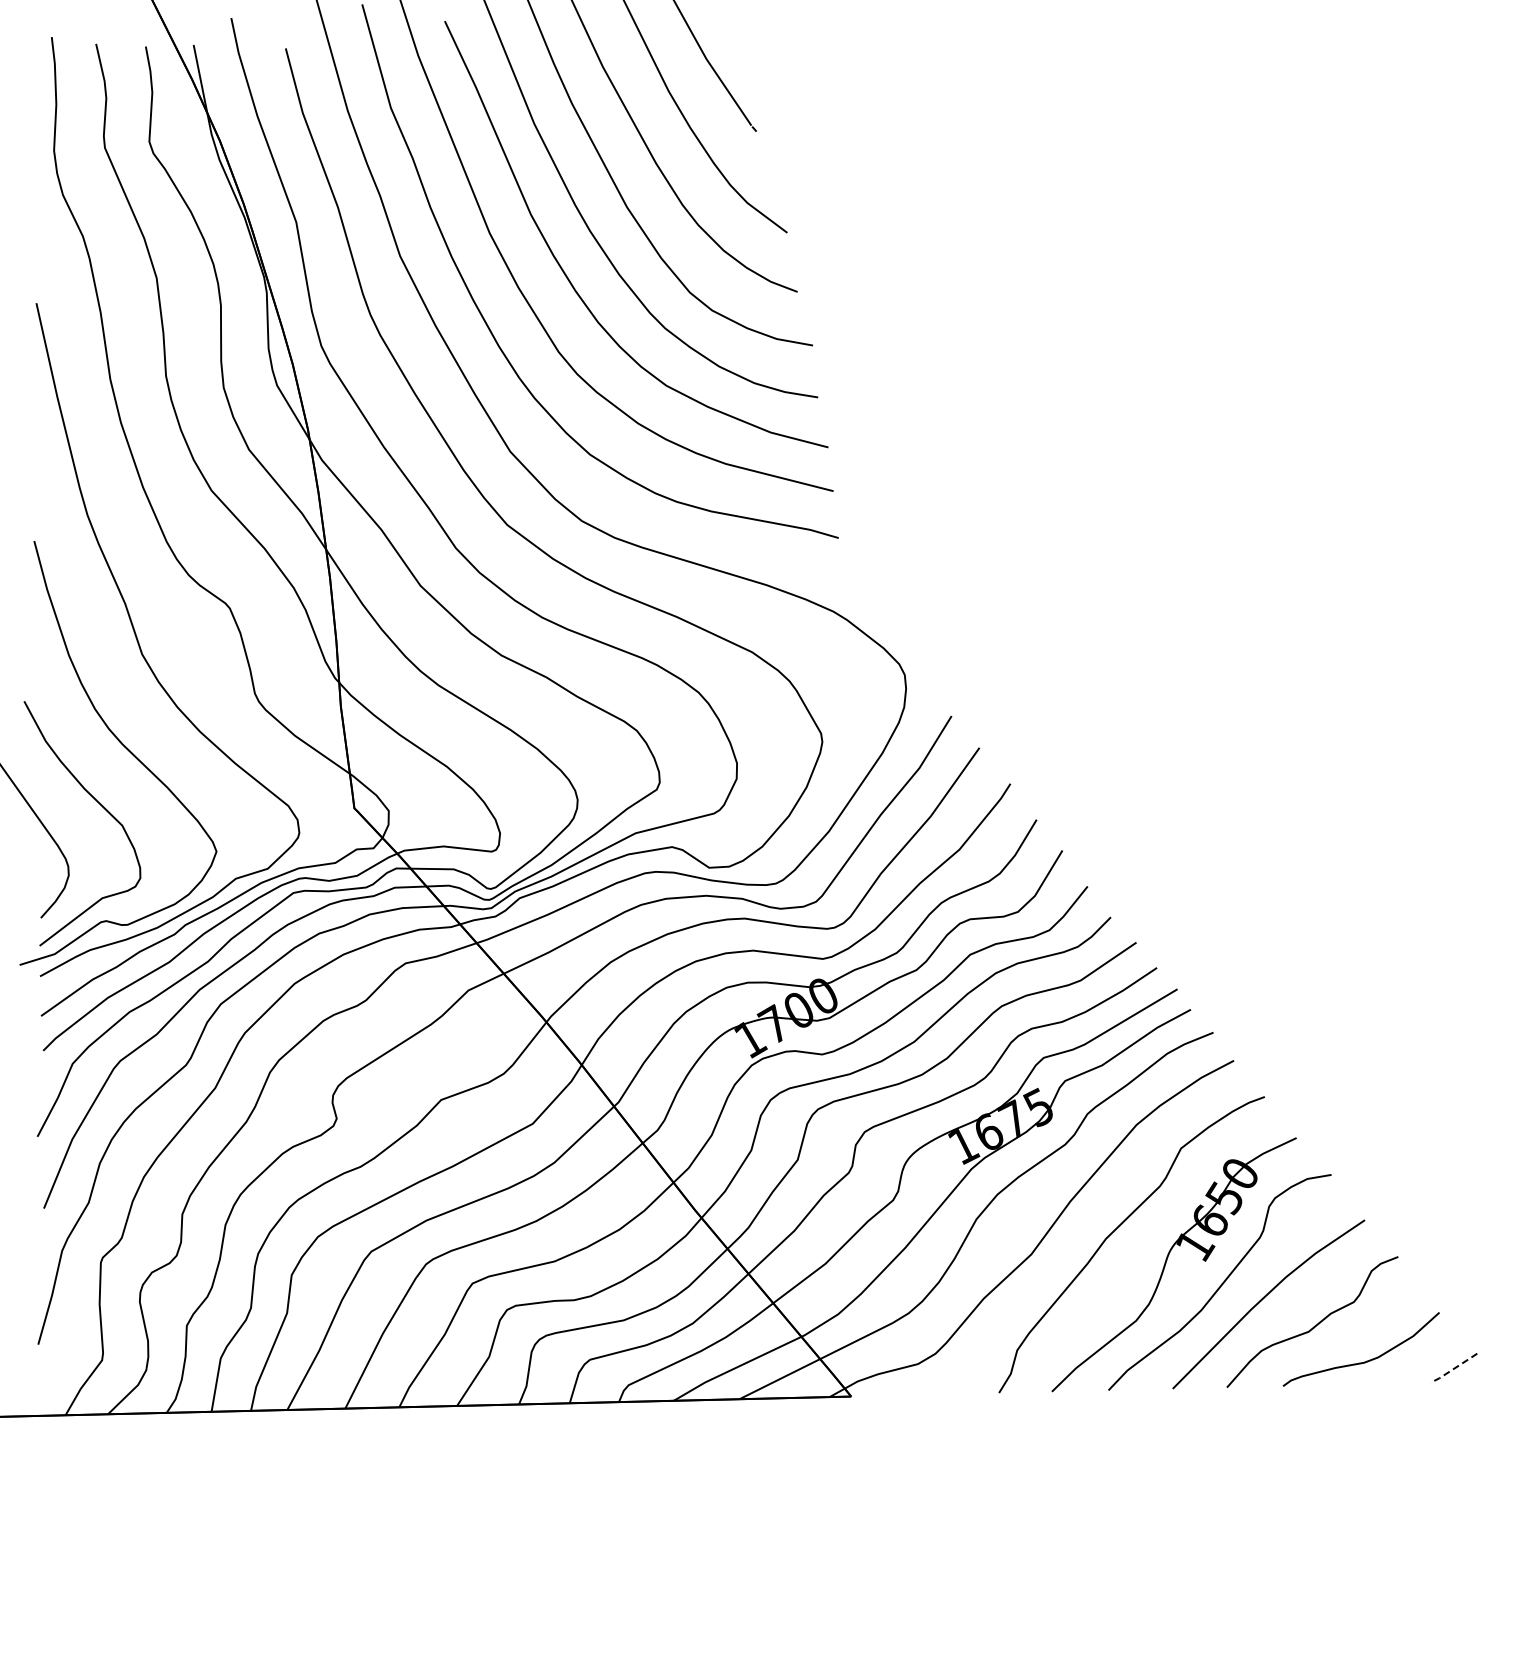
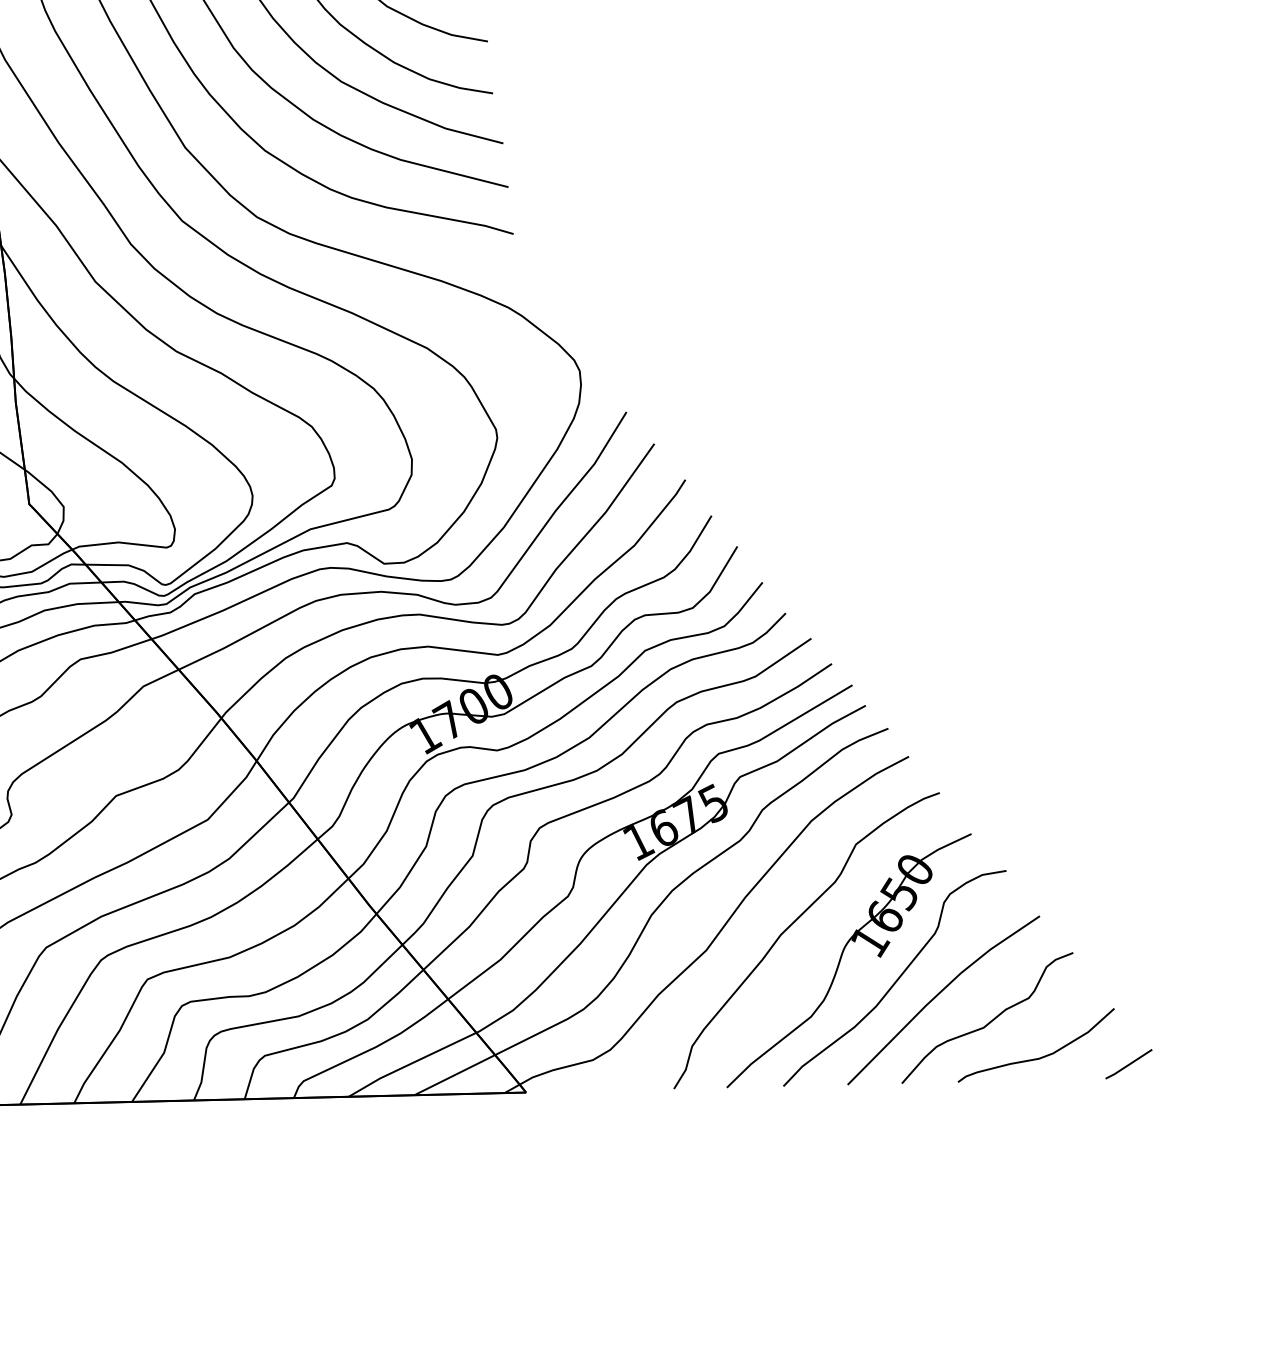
line: (1452, 1370) -> (1127, 1066), dashed -> solid

